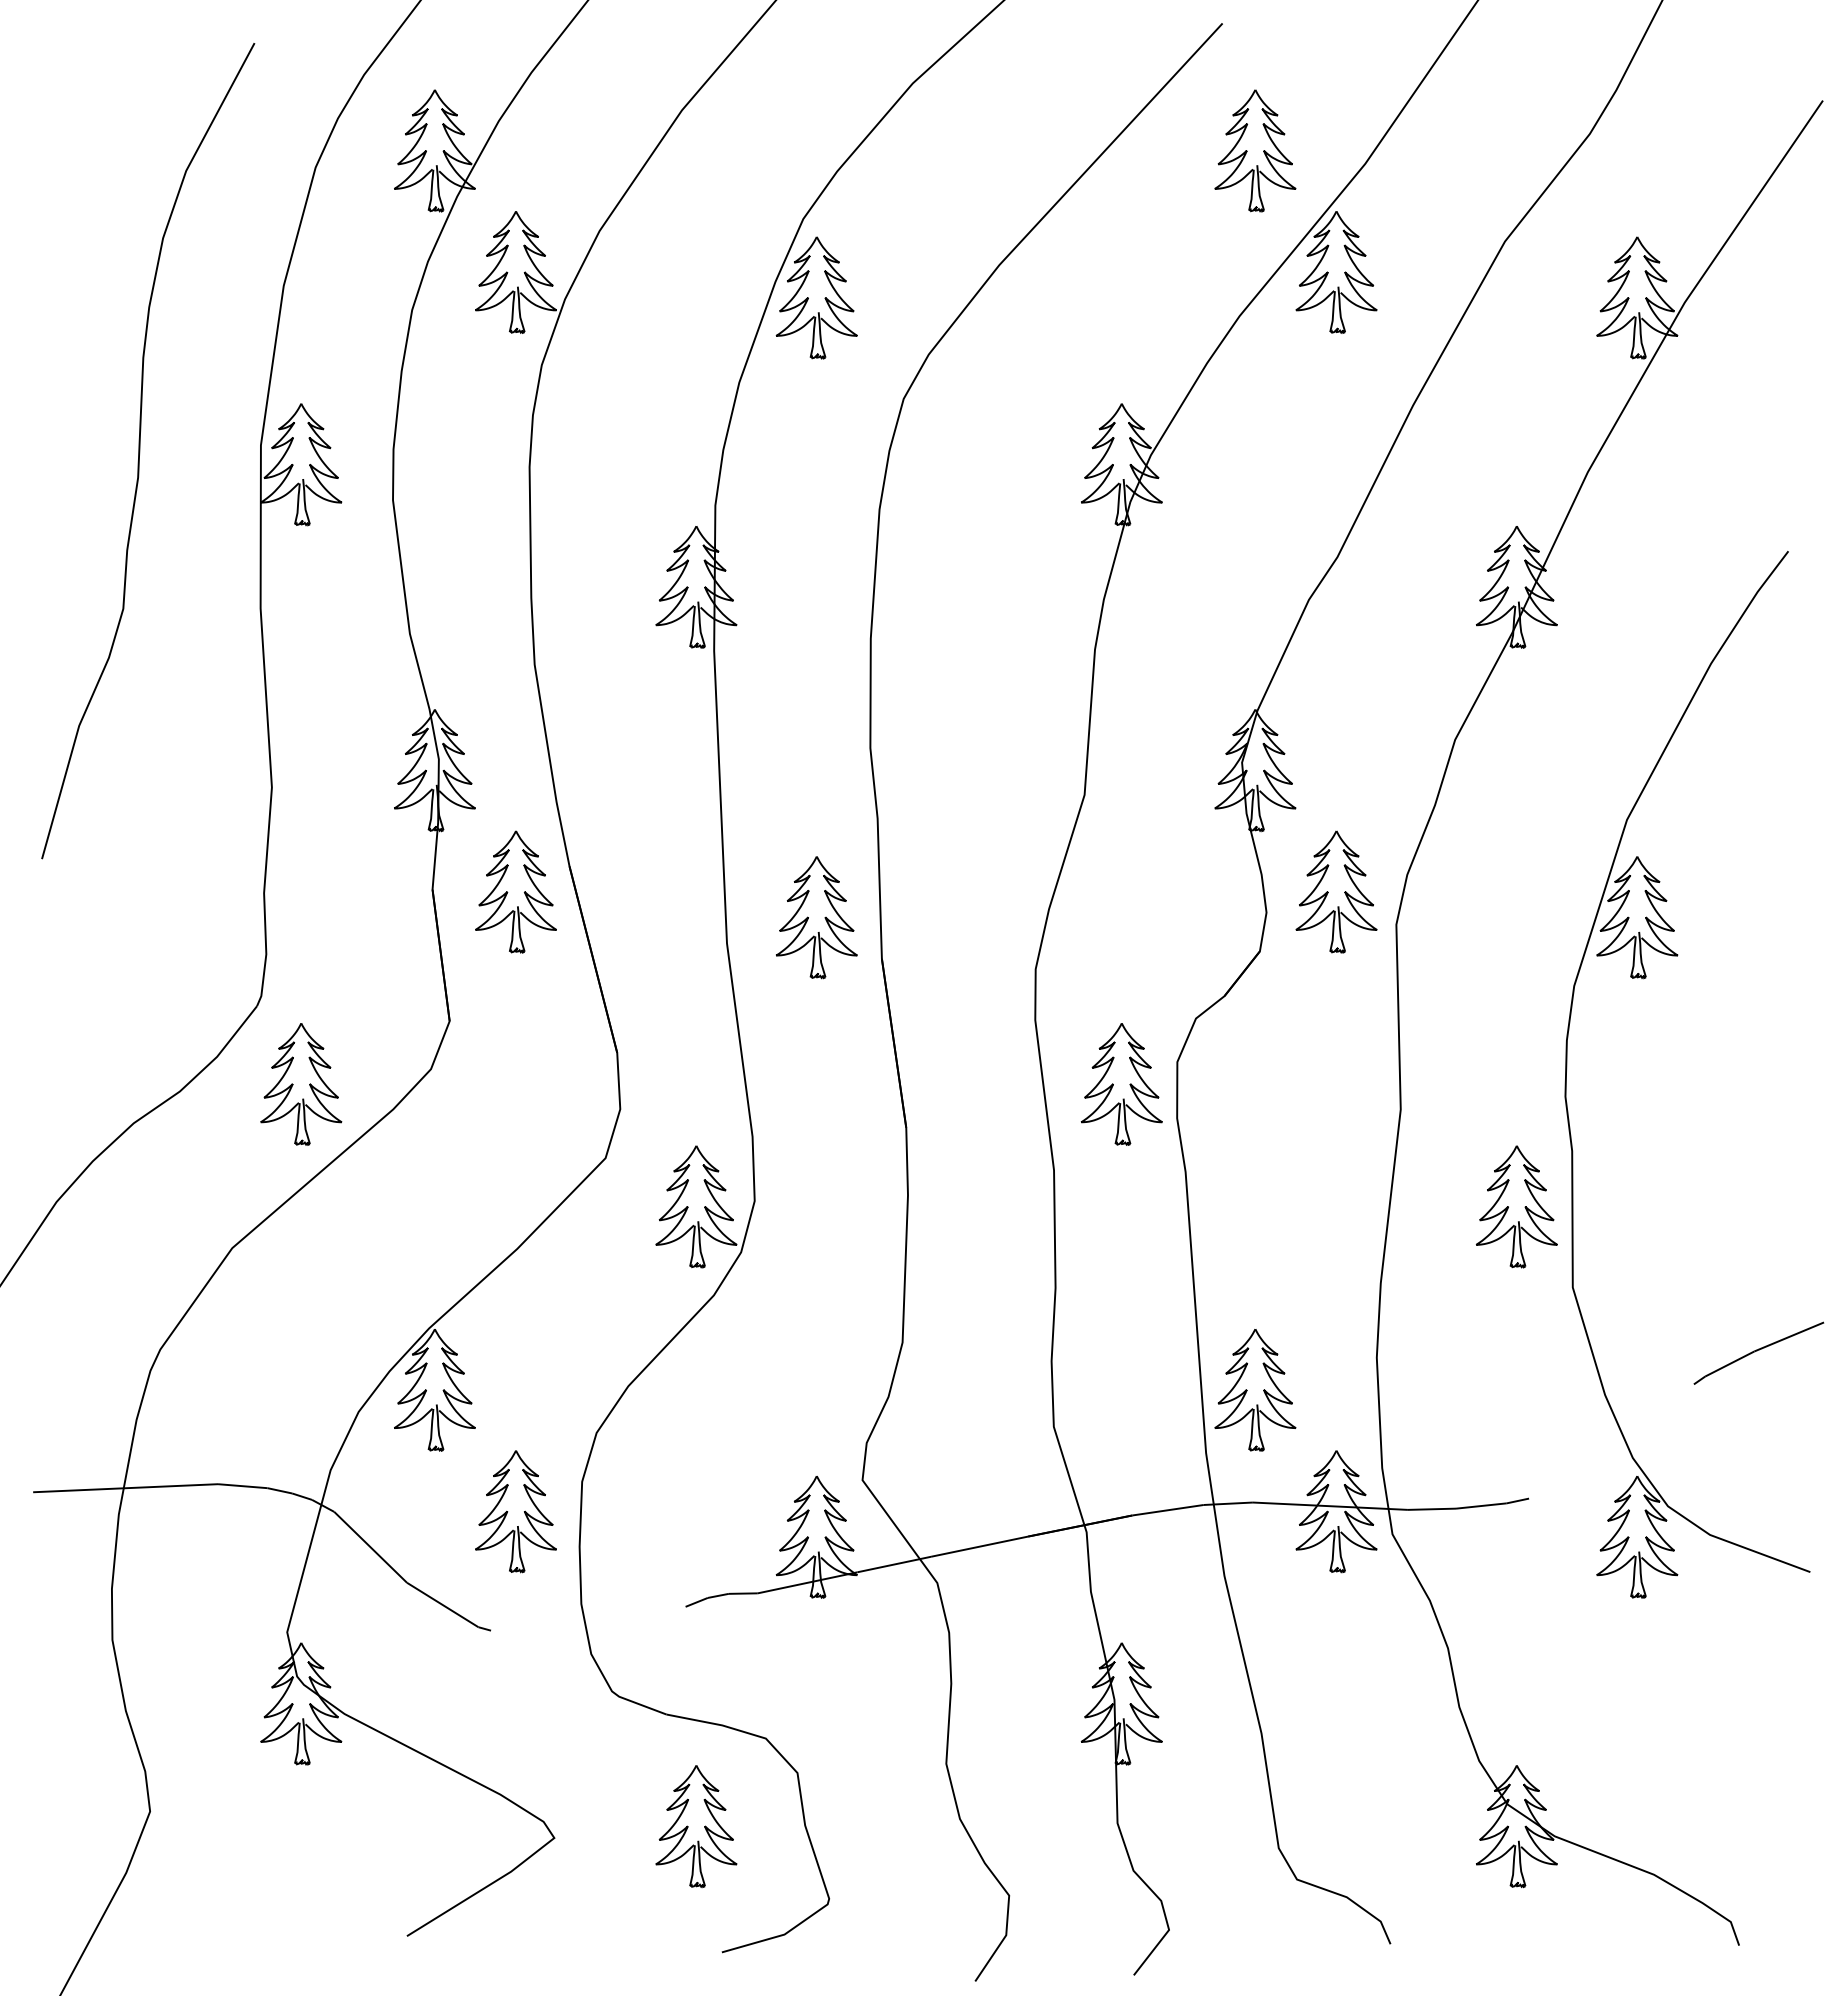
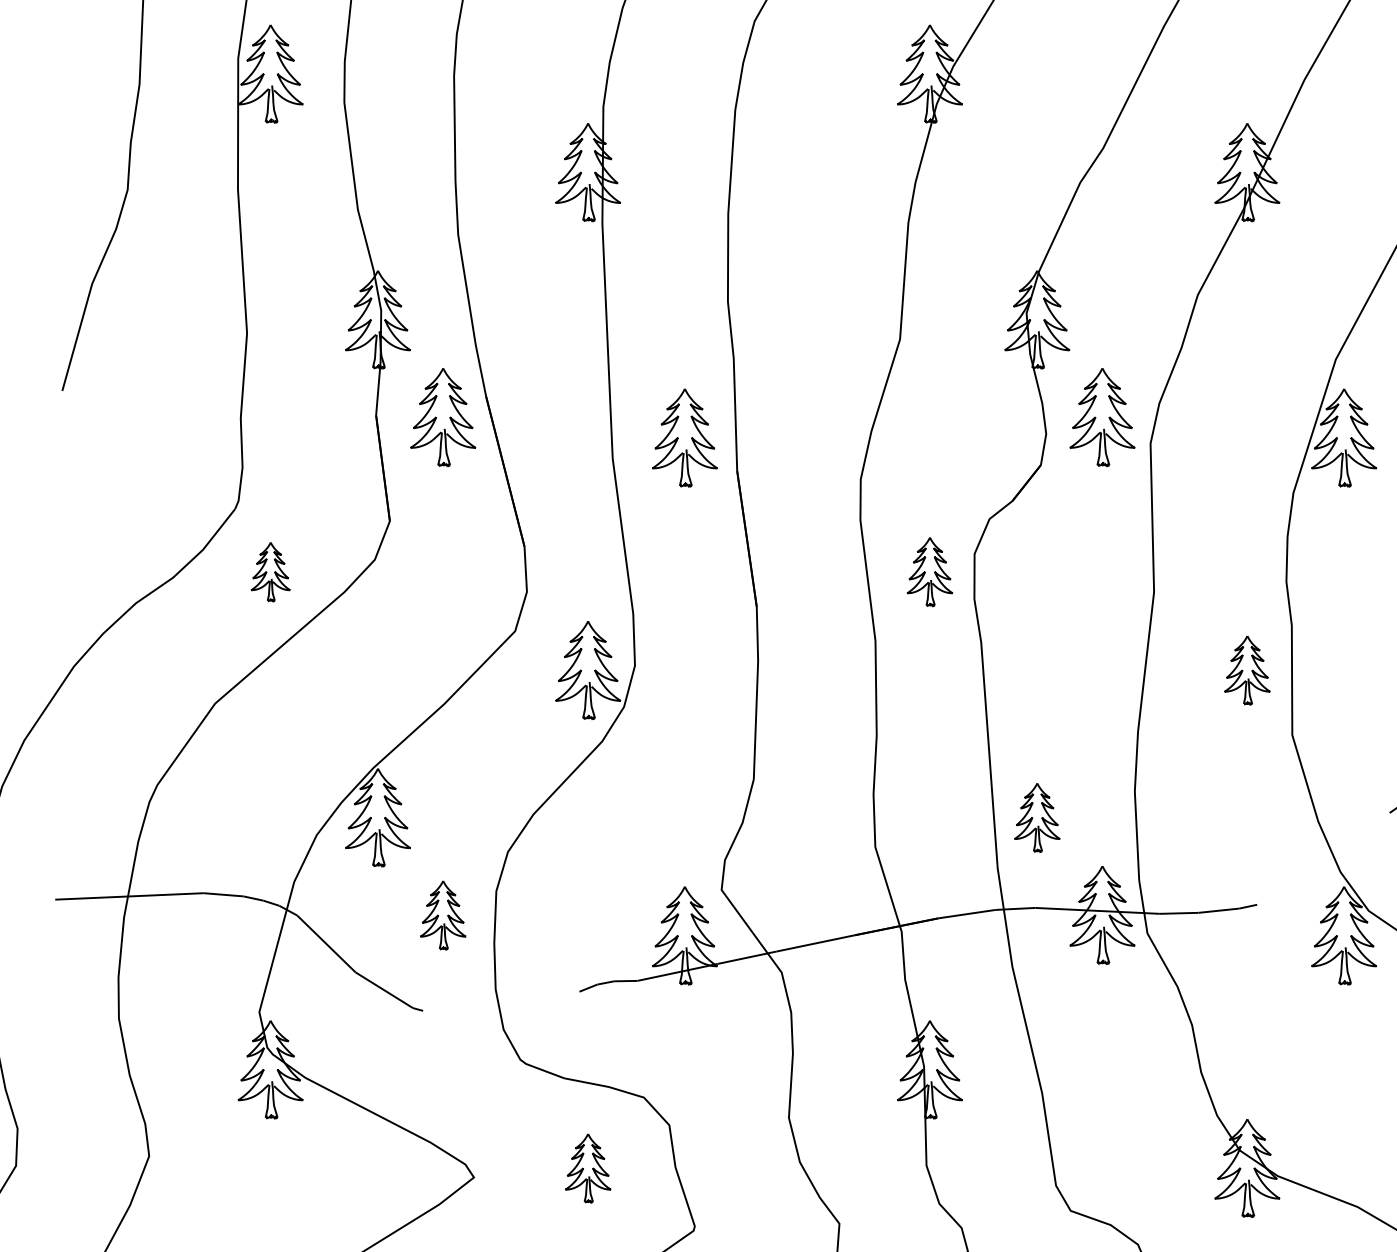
part: (301, 1084) -> (270, 572), size x0.6
part: (1121, 1084) -> (929, 572), size x0.7
part: (1516, 1206) -> (1247, 670), size x0.7
part: (1255, 1390) -> (1037, 817), size x0.7
part: (515, 1511) -> (442, 915), size x0.7
part: (696, 1826) -> (588, 1168), size x0.7

